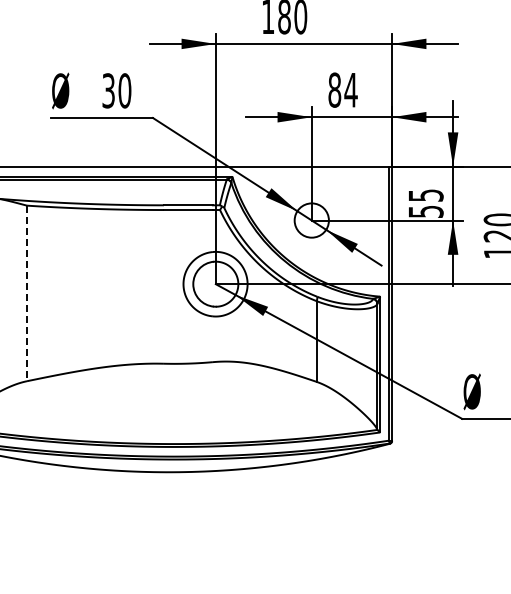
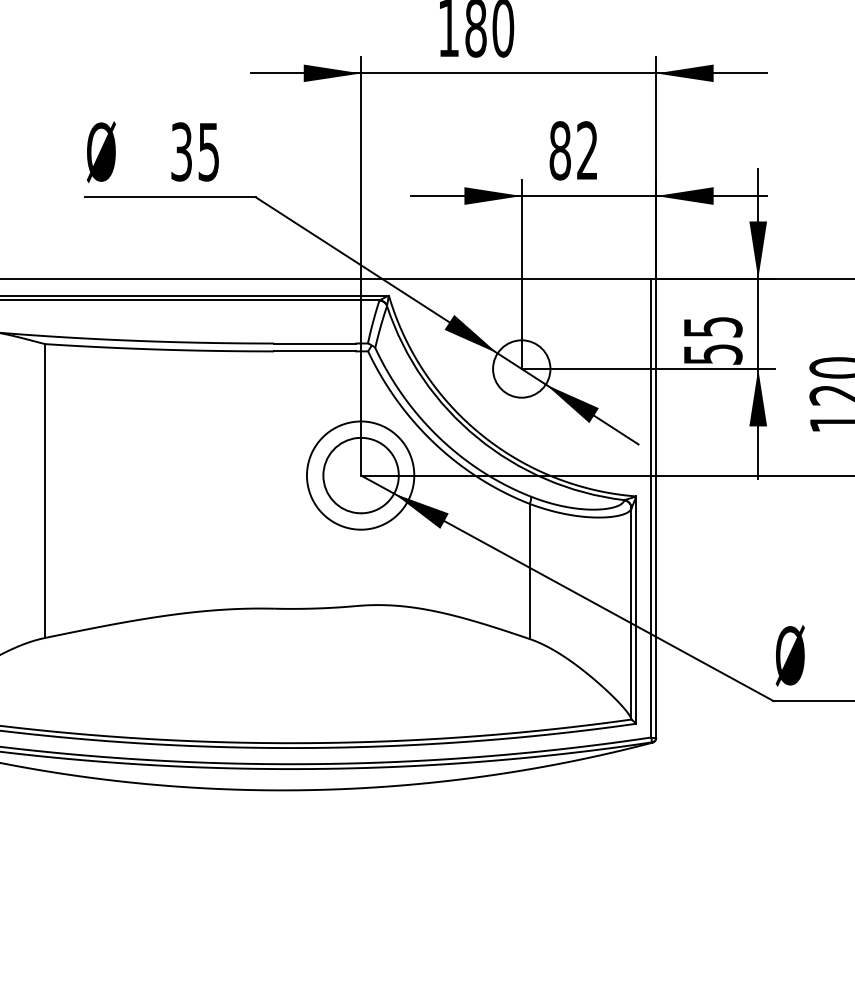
text: (350, 89) -> (586, 149), 84 -> 82
text: (124, 90) -> (208, 151), 30 -> 35
line: (27, 293) -> (45, 491), dashed -> solid

